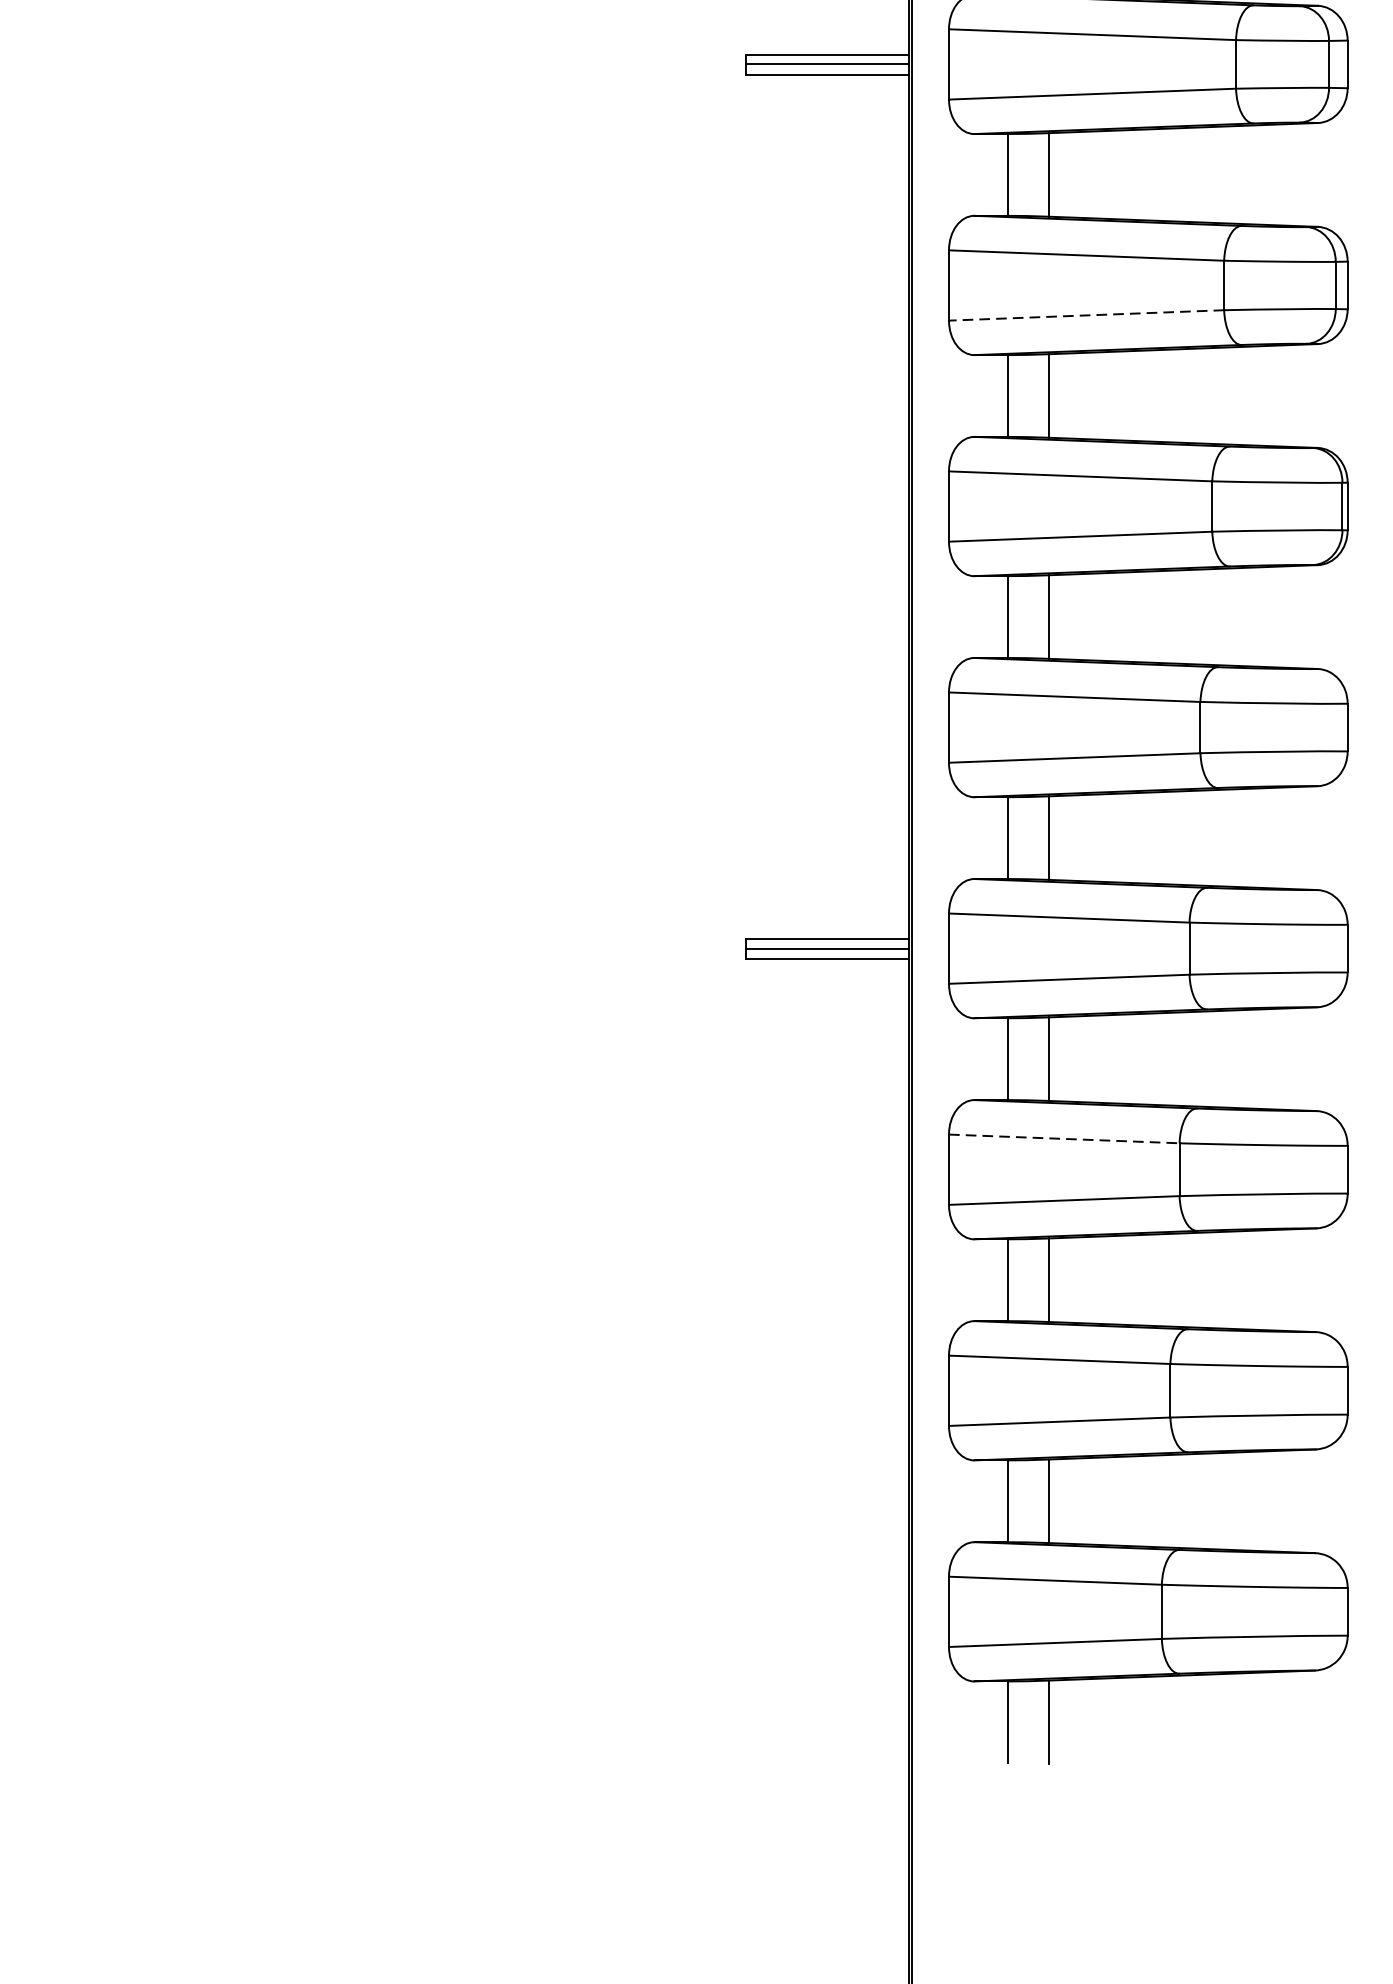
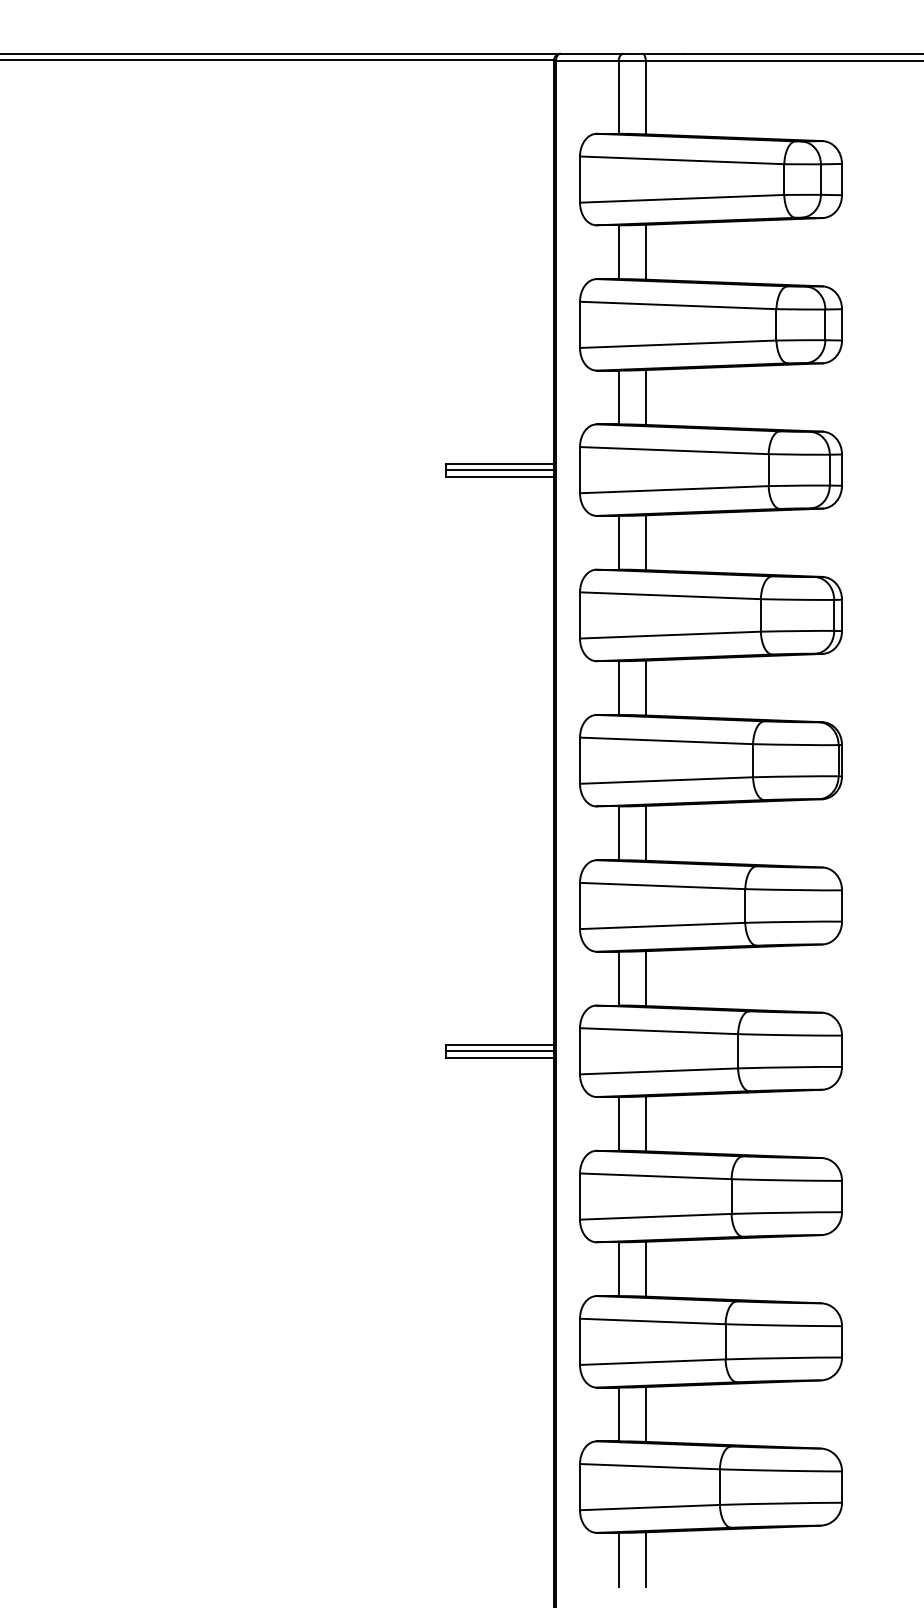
line: (1085, 316) -> (669, 635), dashed -> solid
line: (1063, 1139) -> (655, 1176), dashed -> solid

